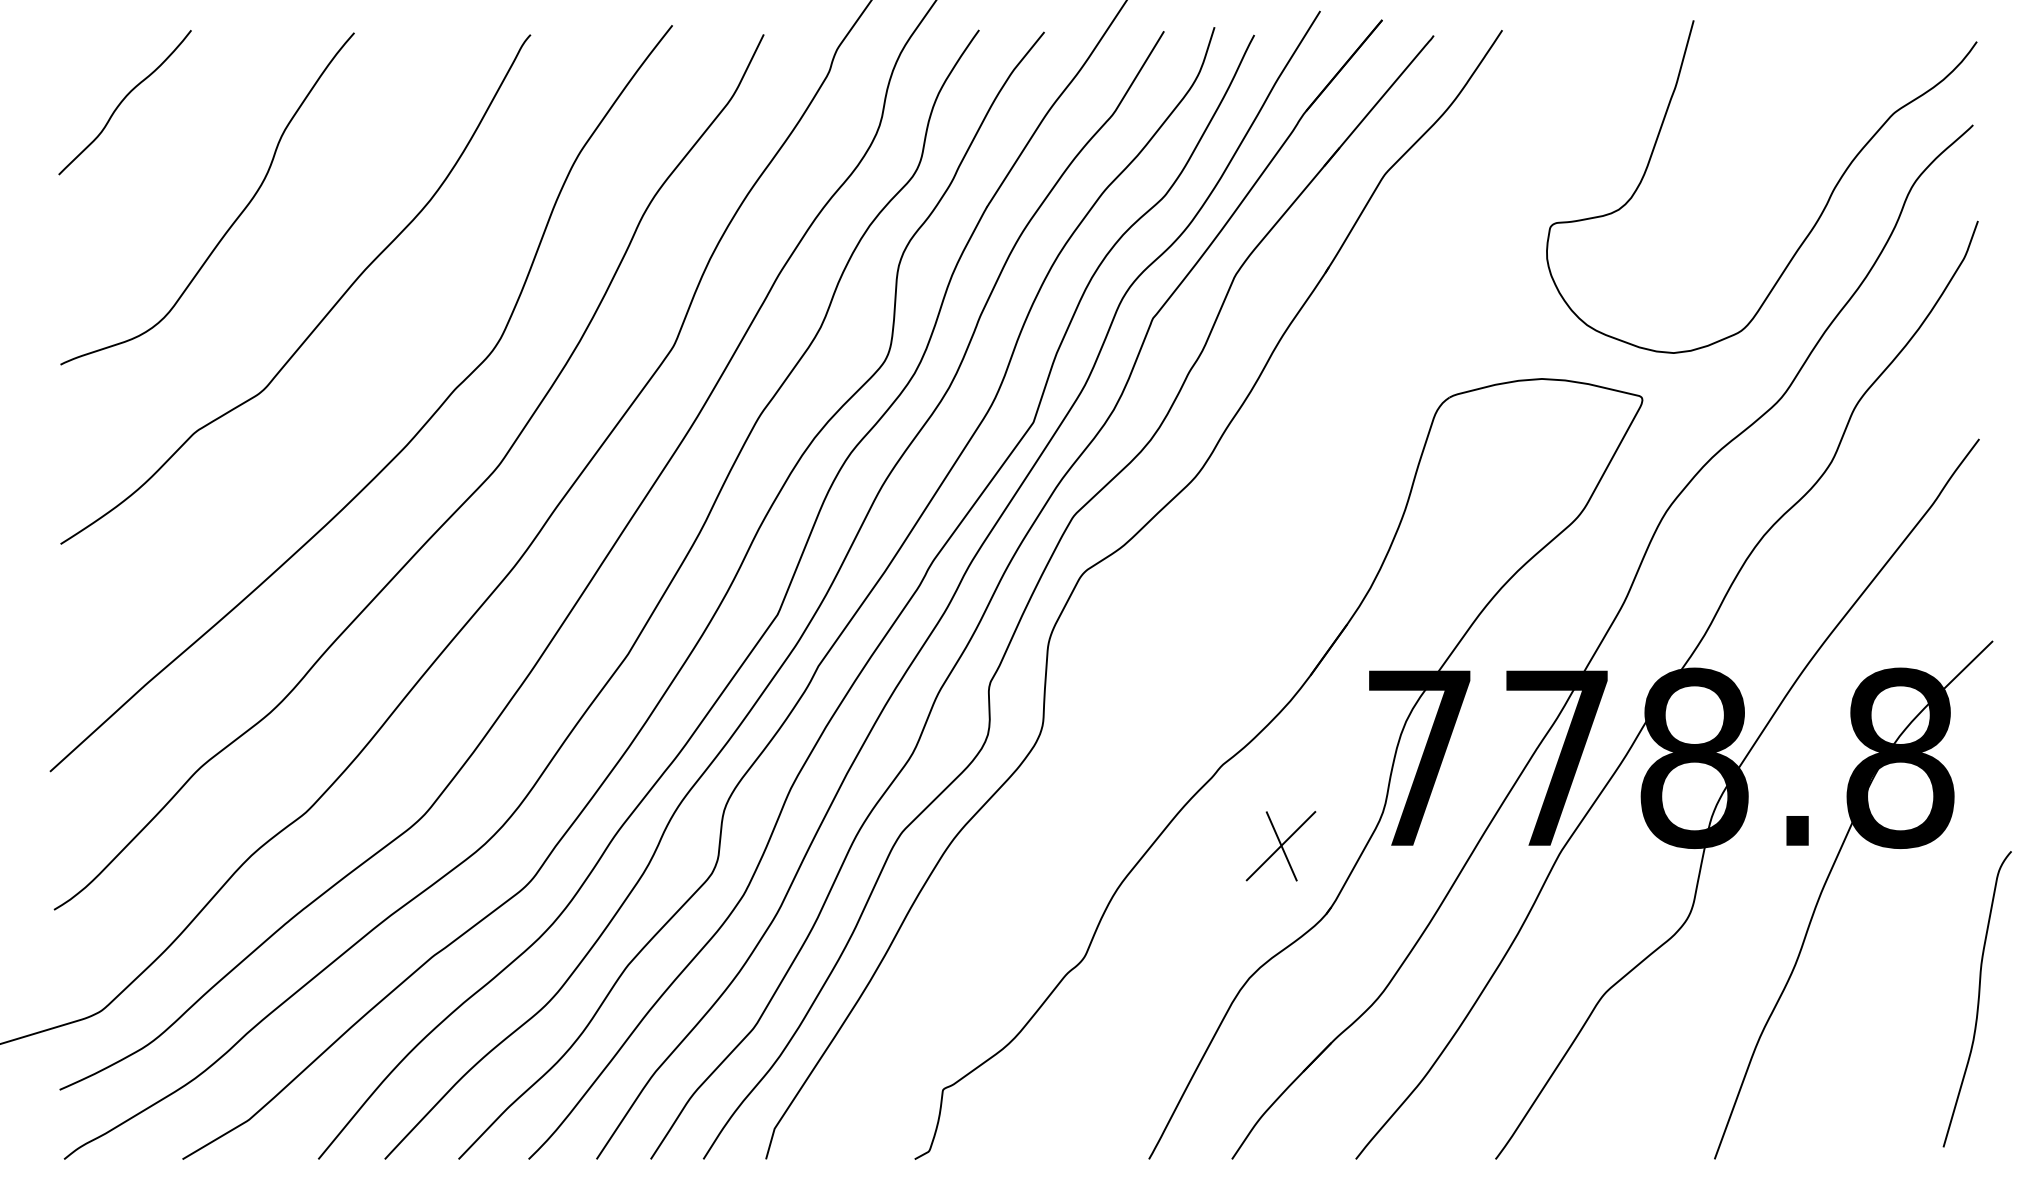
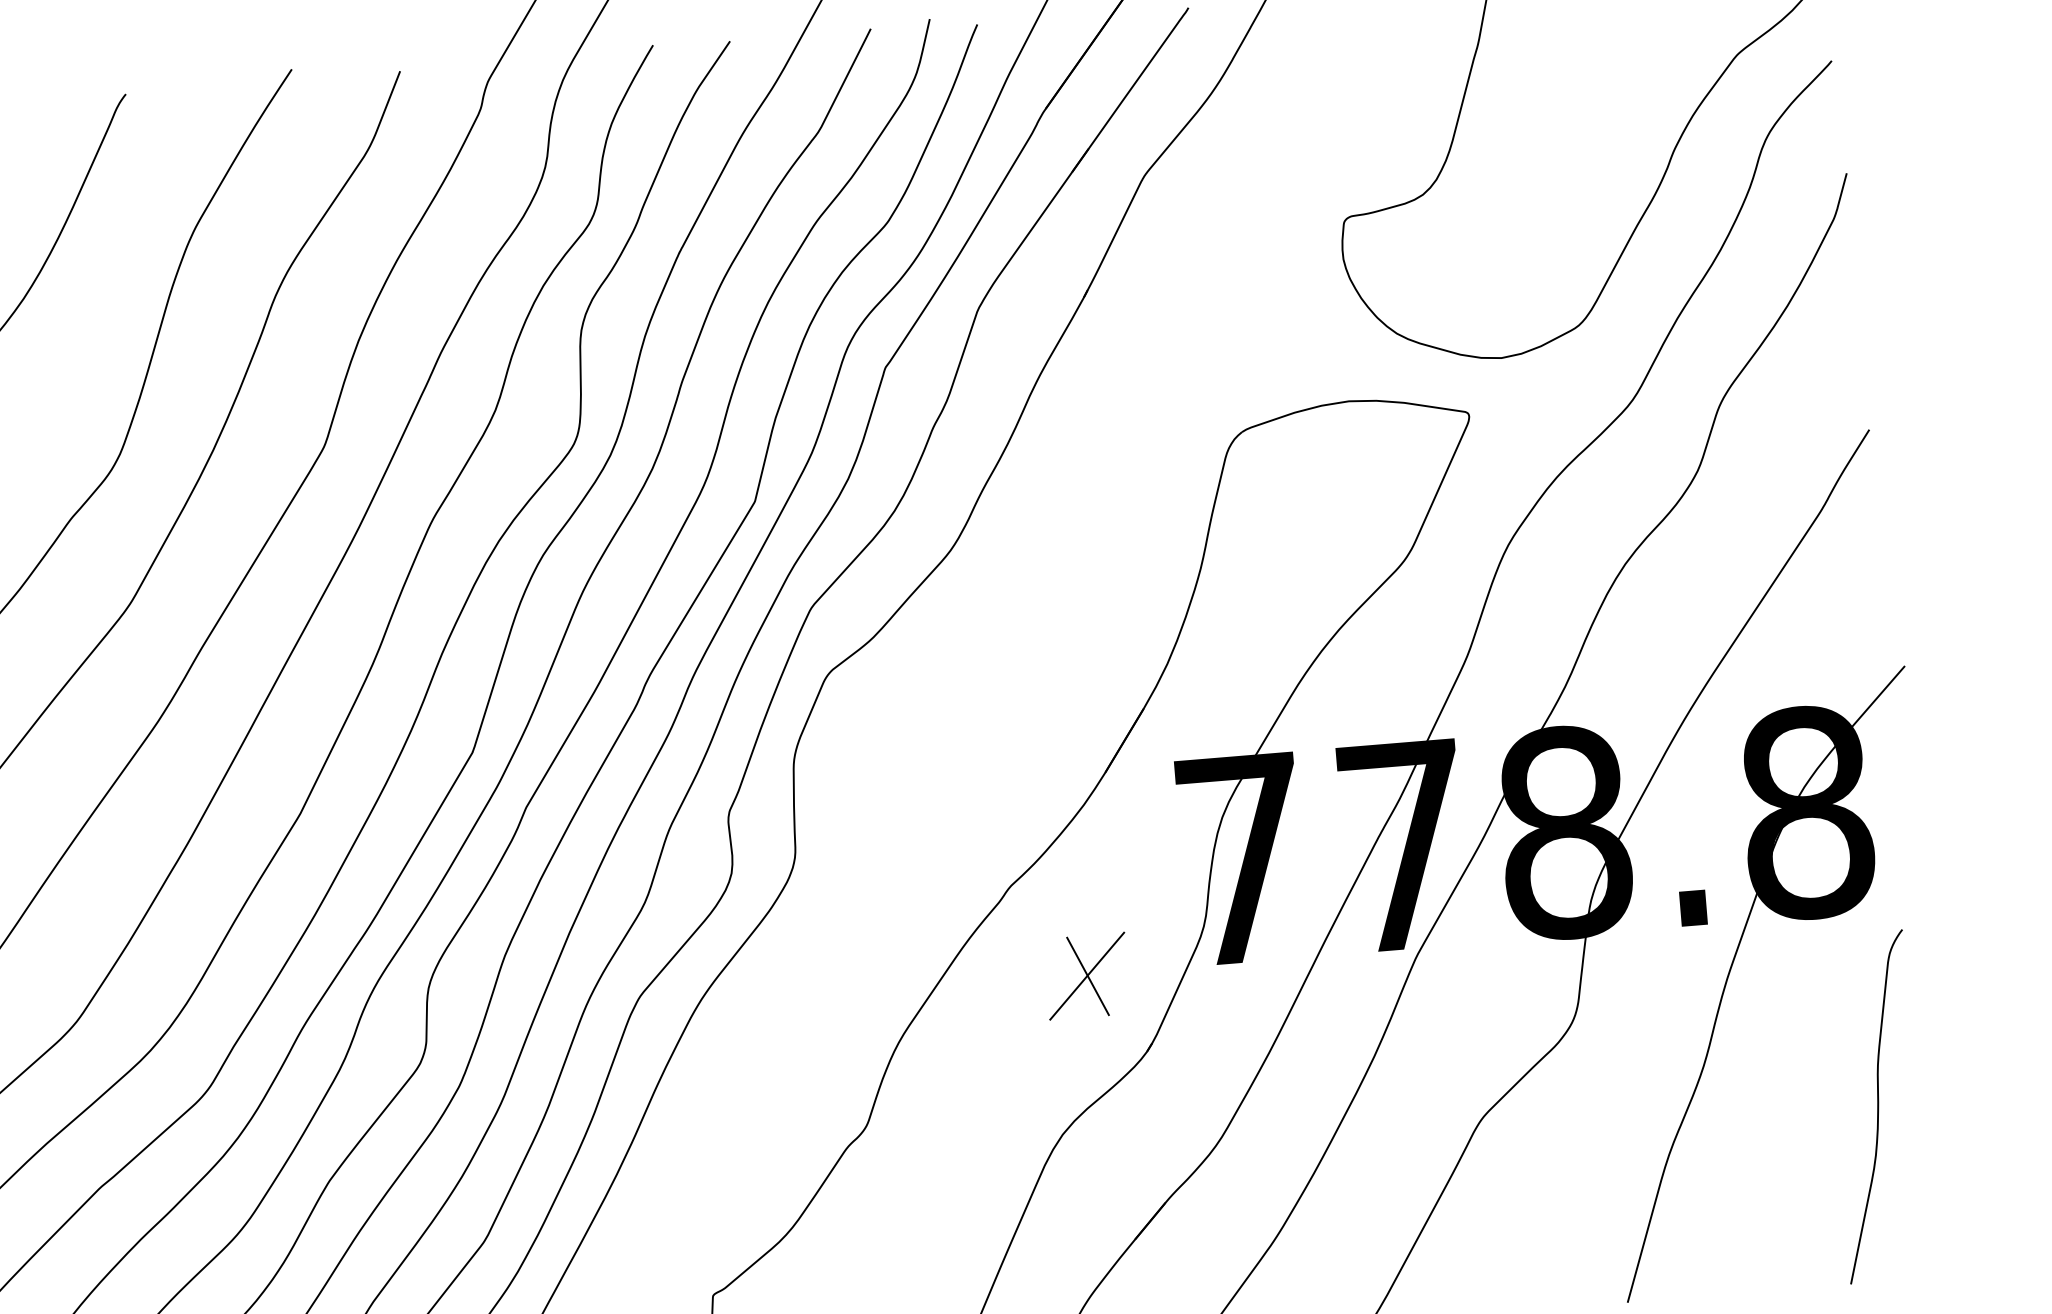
curve: (1977, 999) -> (1876, 1107), moved

